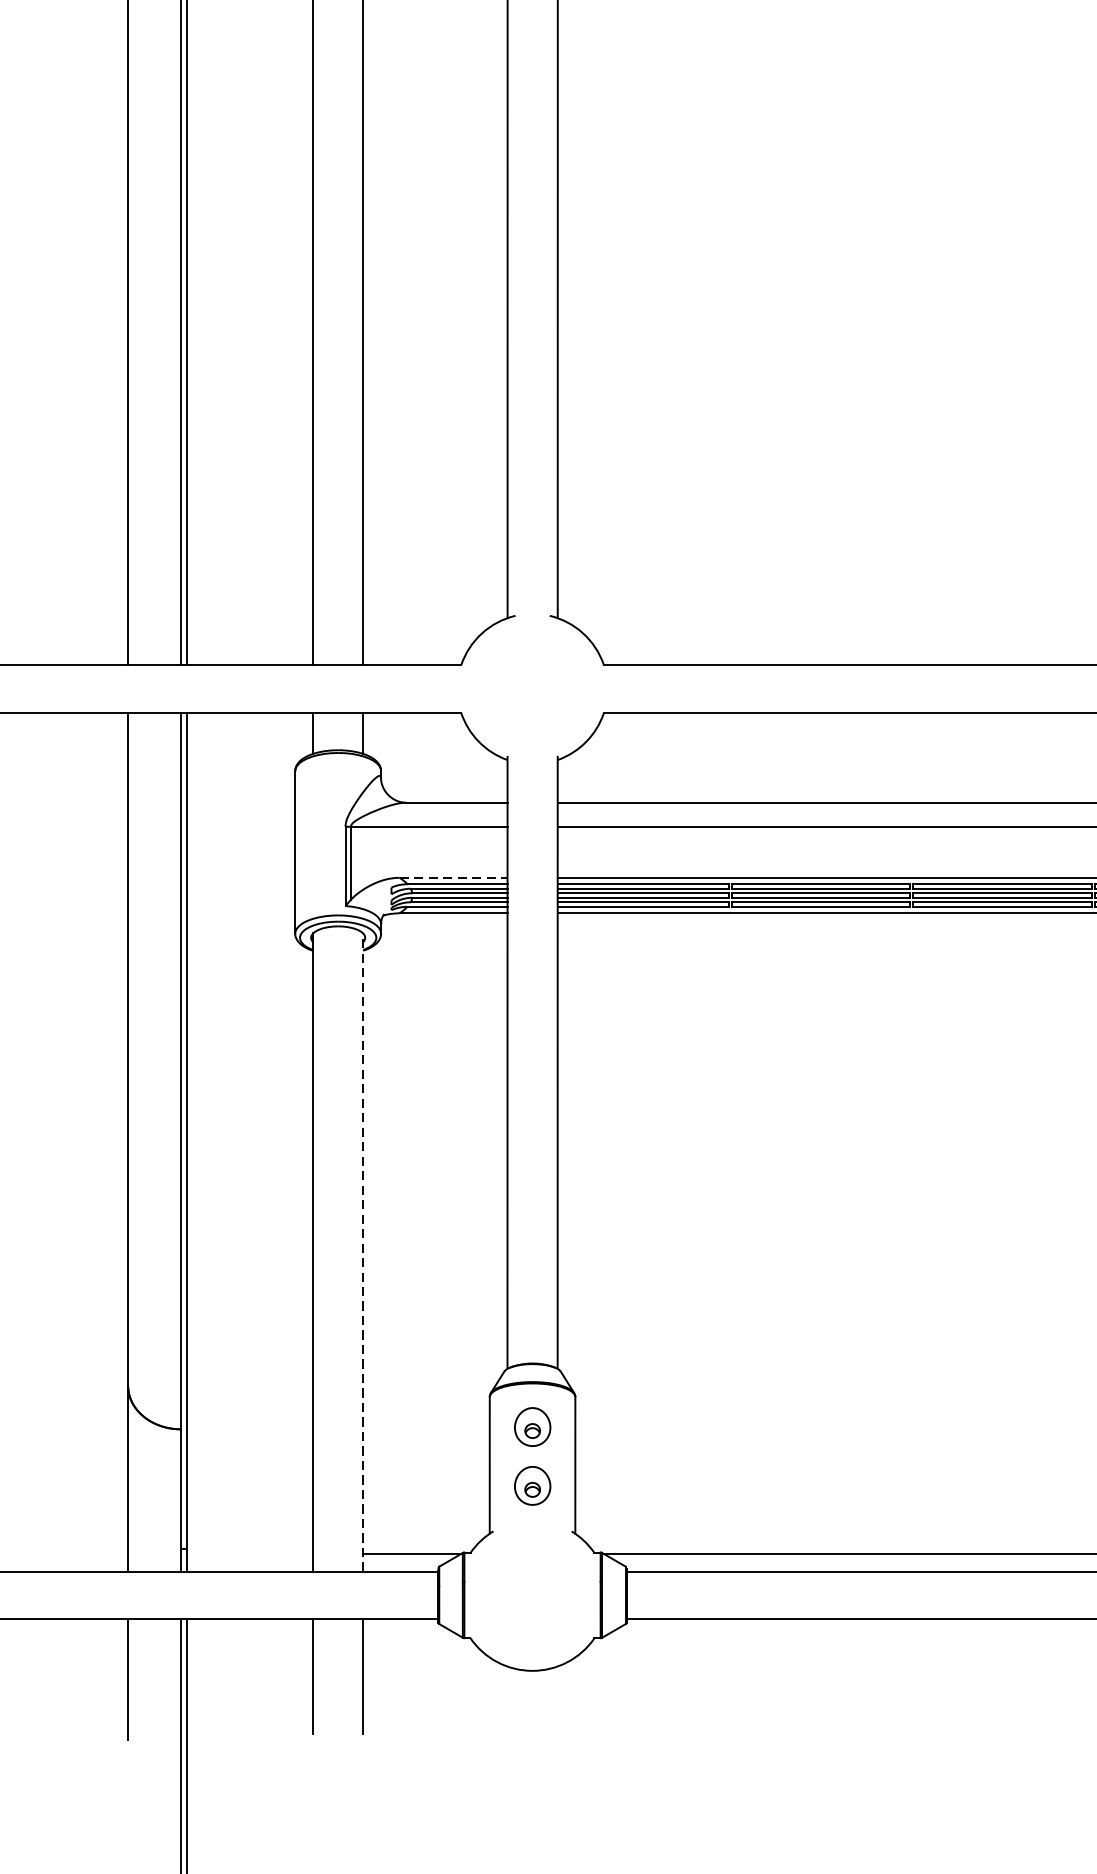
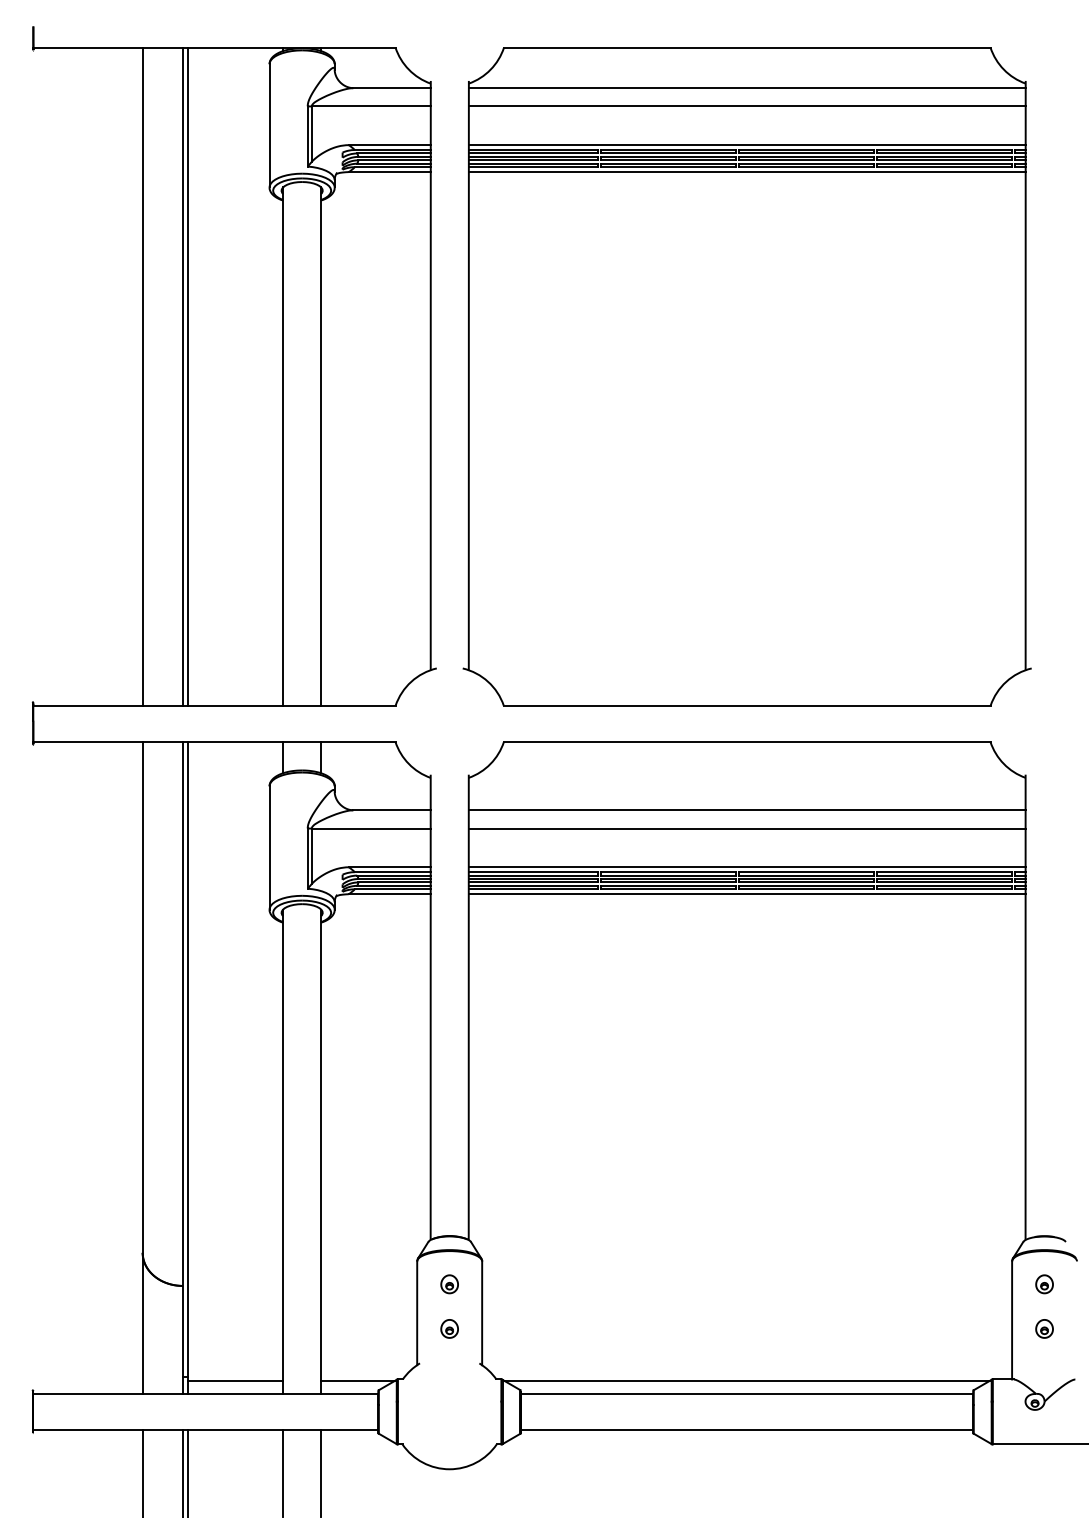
line: (453, 878) -> (389, 867), dashed -> solid
line: (363, 1252) -> (321, 1151), dashed -> solid
part: (532, 1427) -> (449, 1284), size x0.62
part: (532, 1485) -> (449, 1328), size x0.62
line: (250, 1553) -> (235, 1380), added

